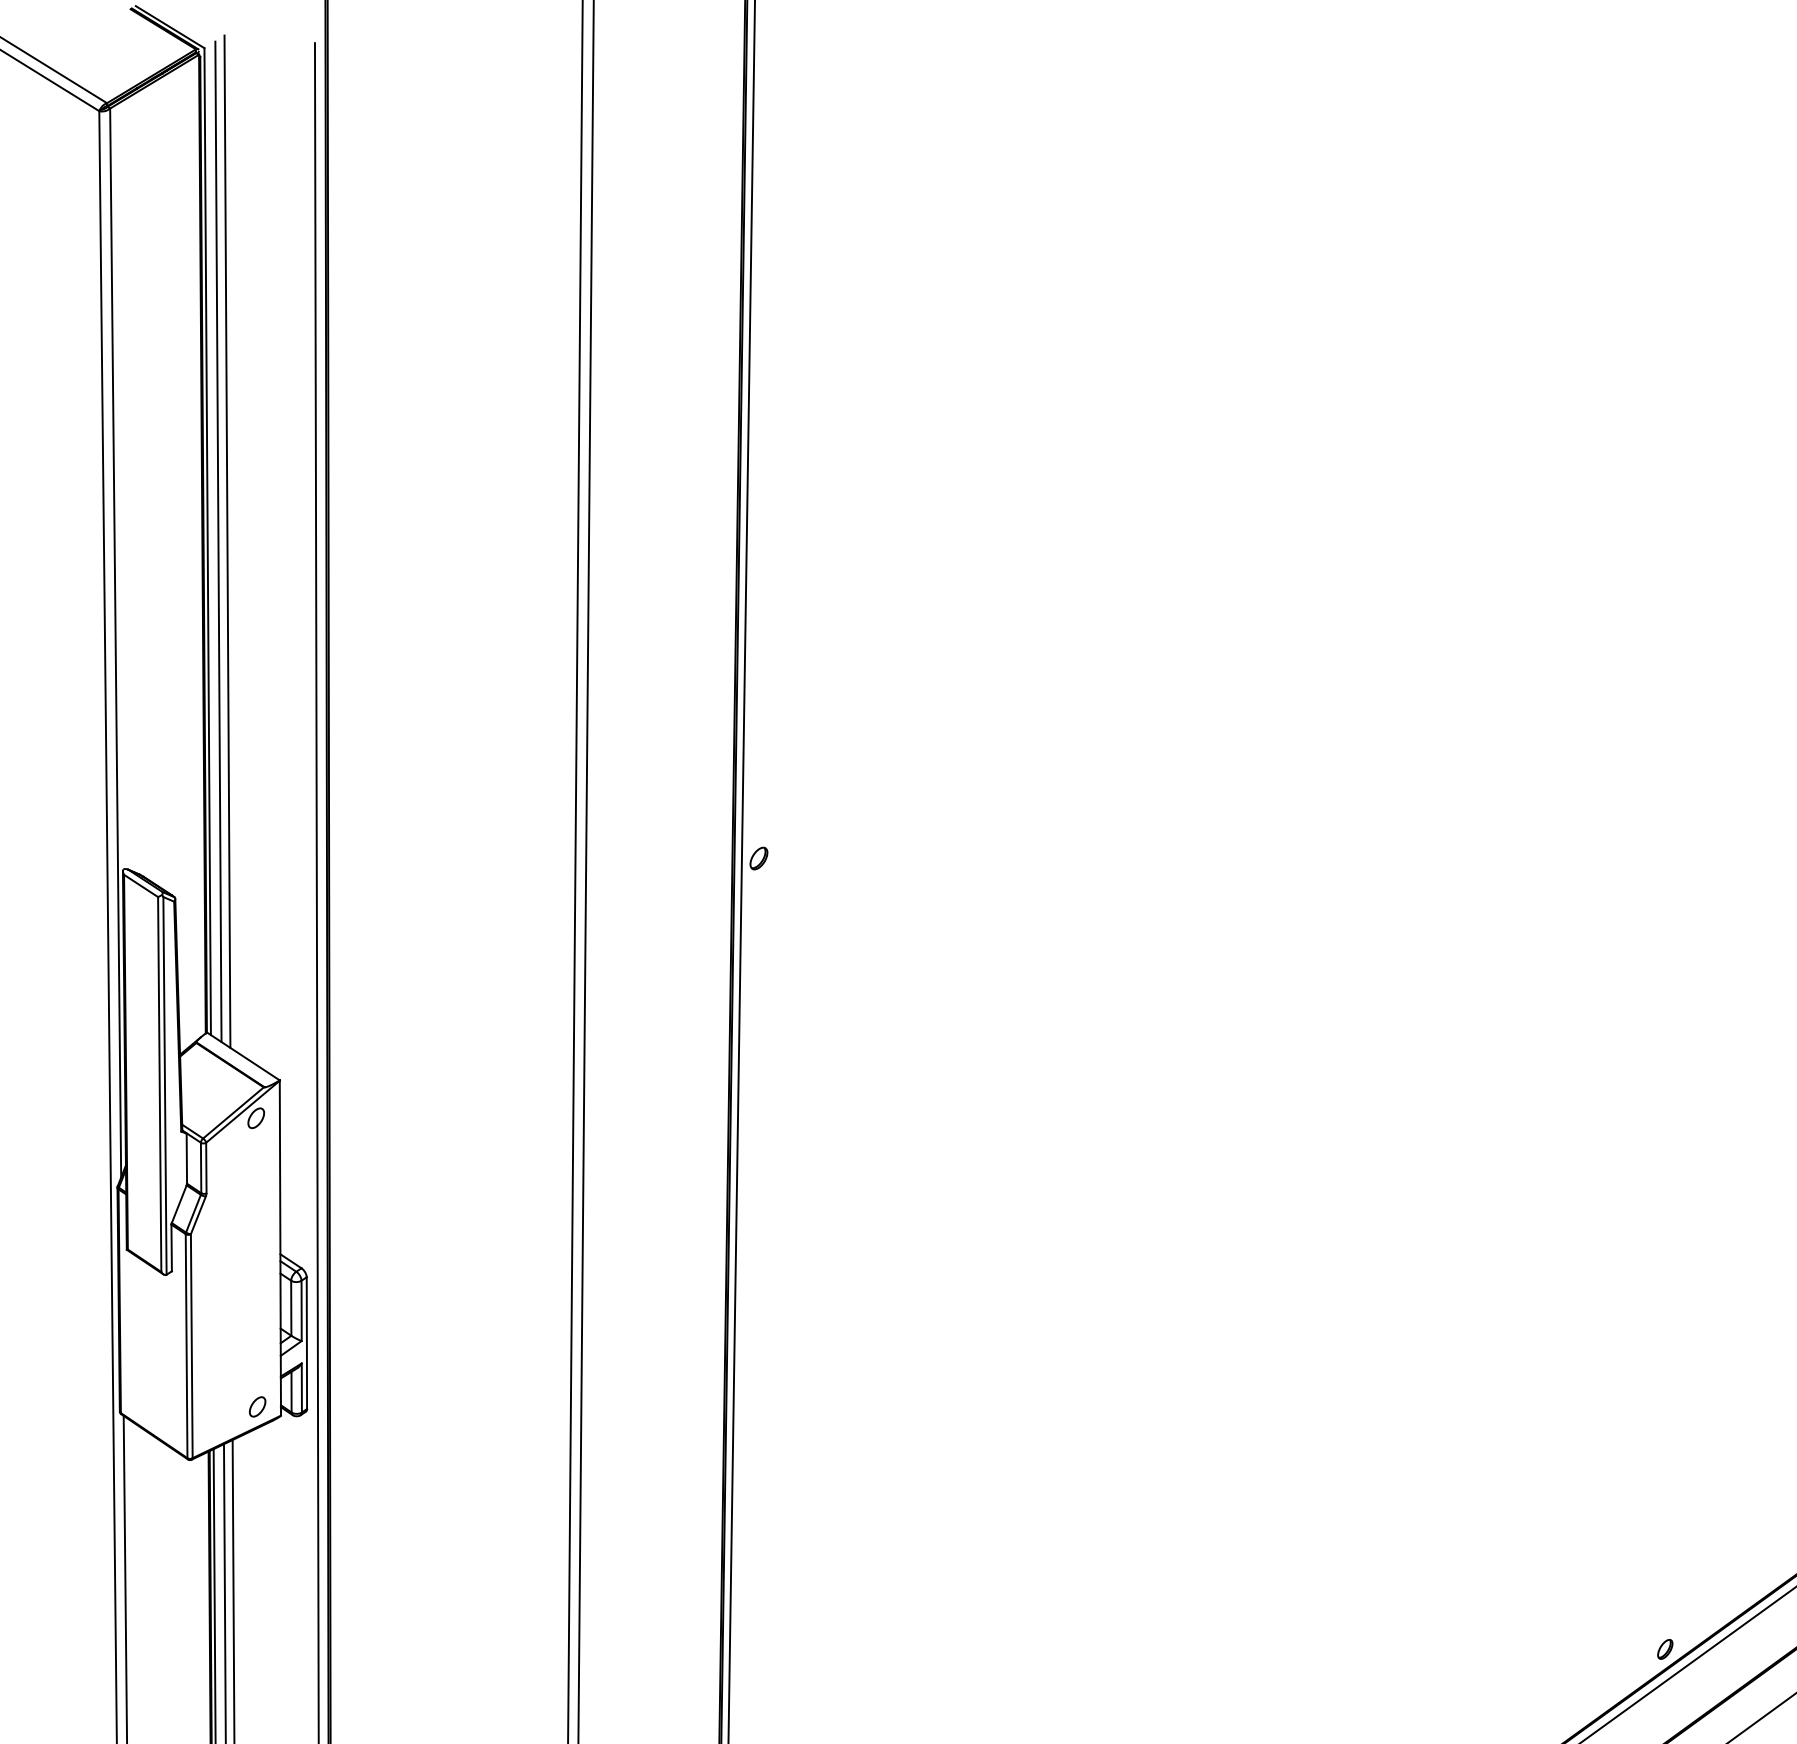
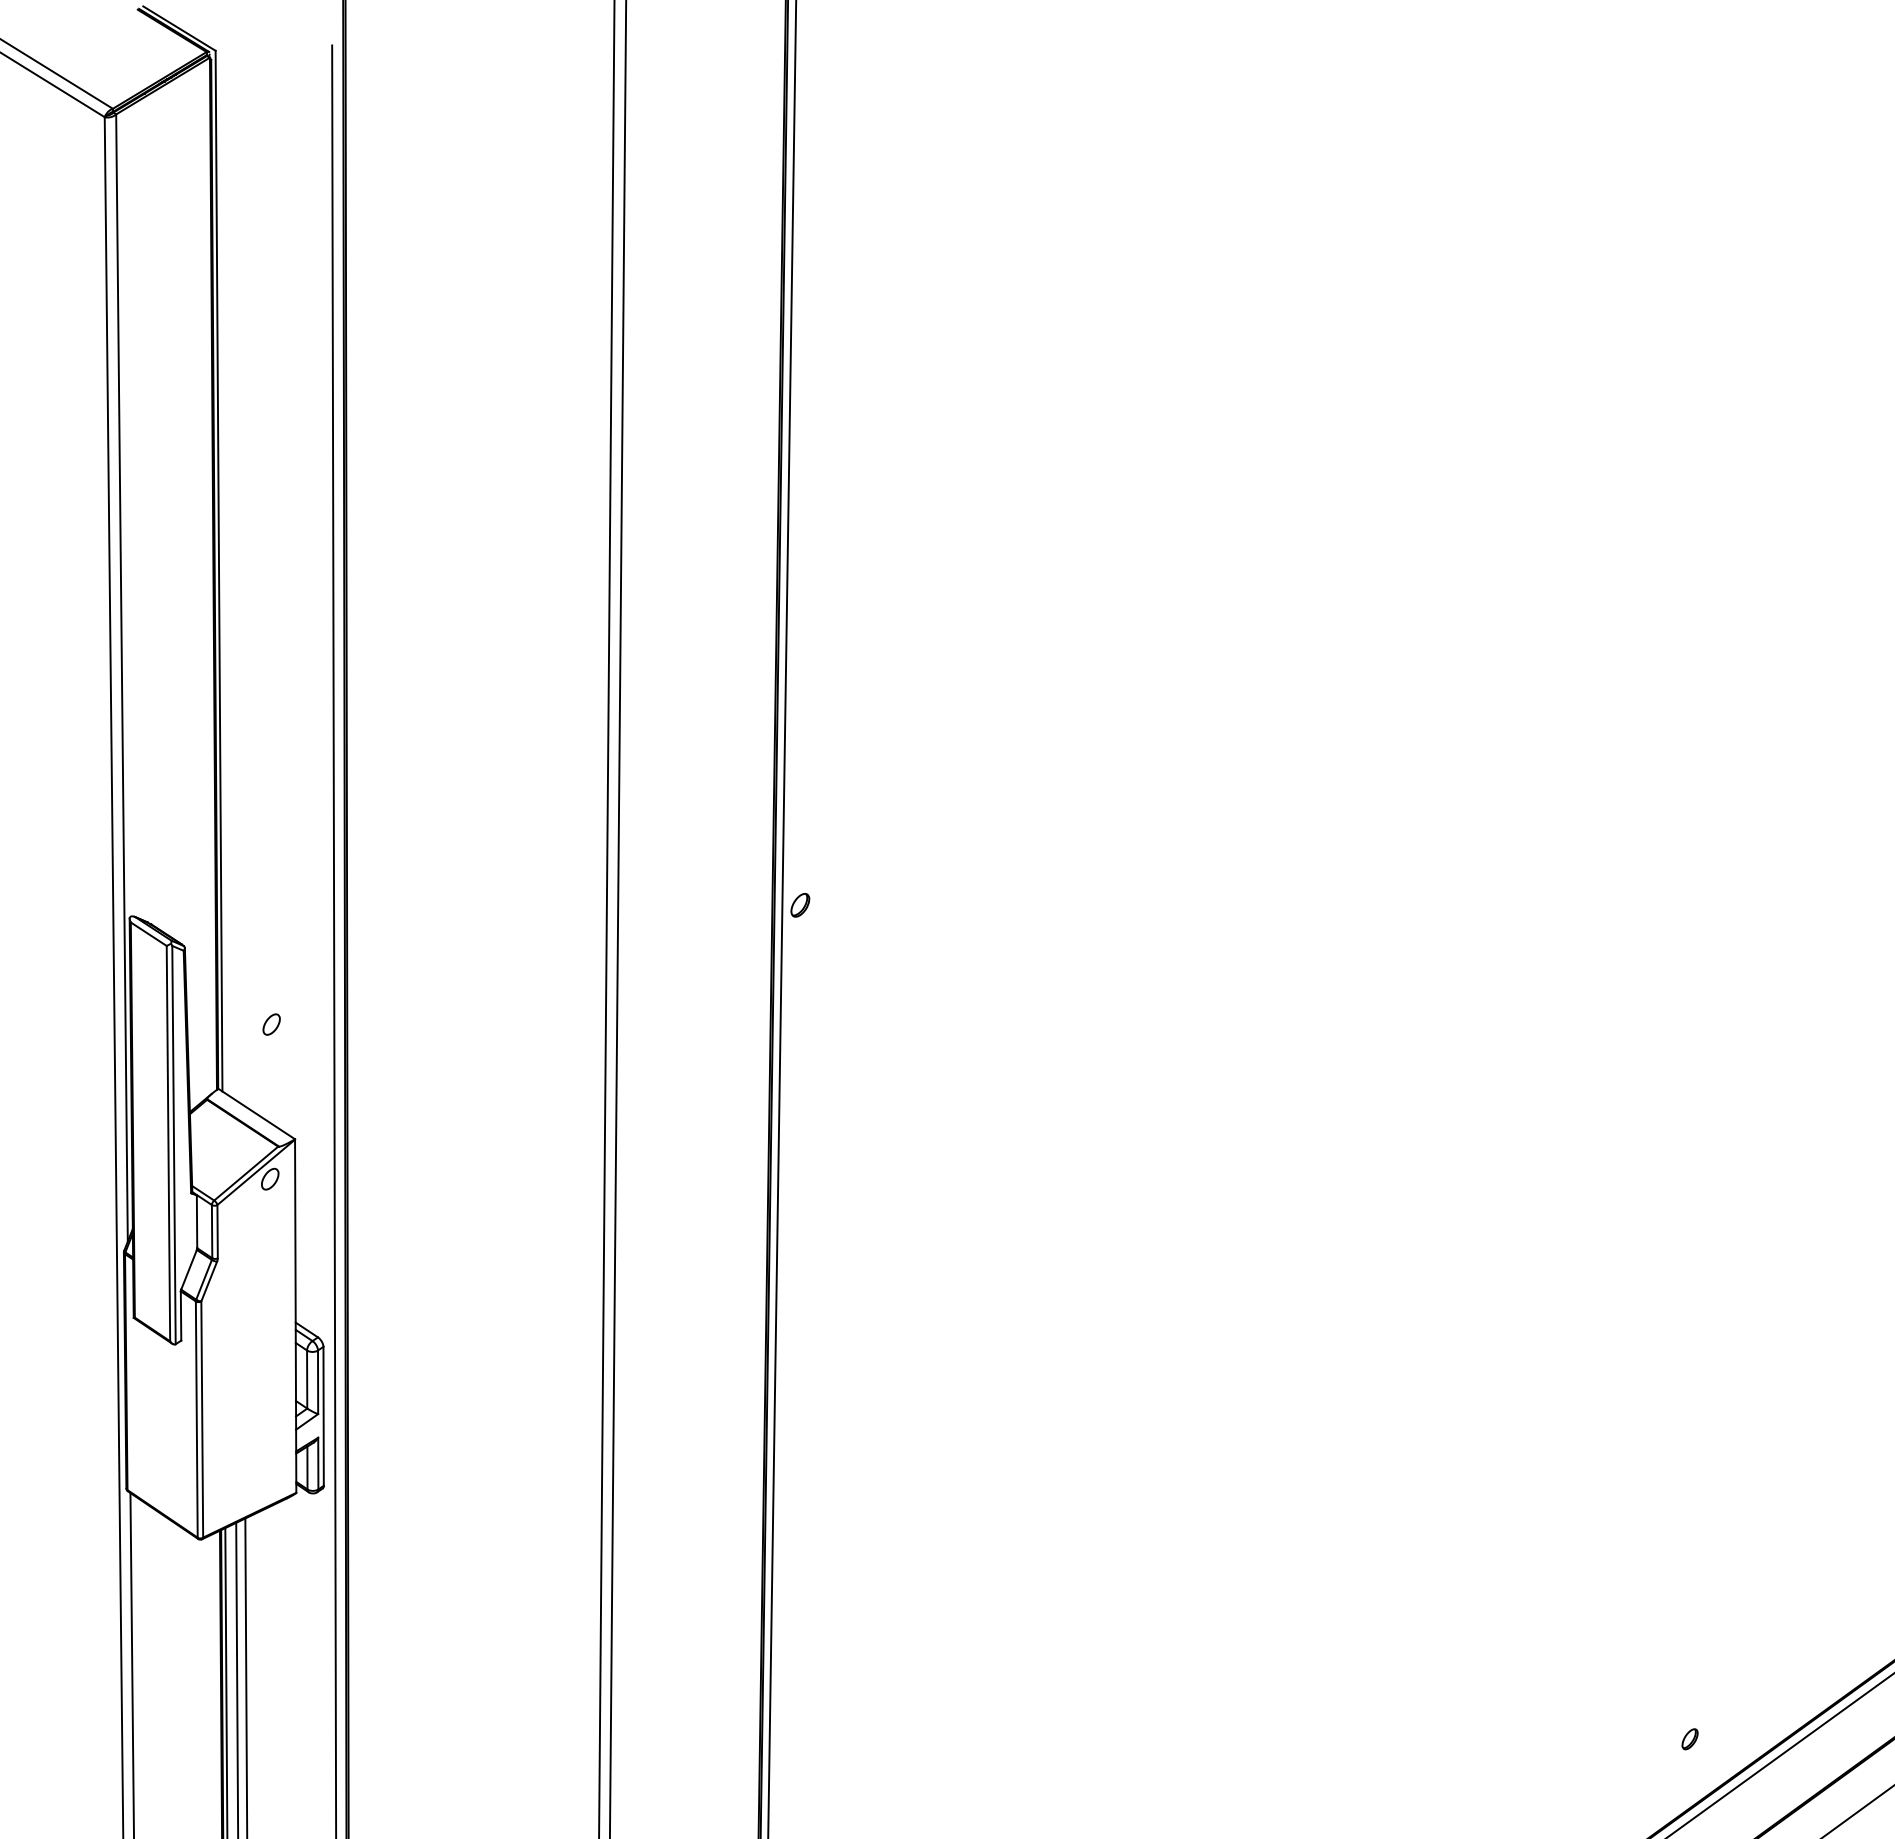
line: (218, 541) -> (230, 570), removed
line: (227, 541) -> (239, 570), removed
part: (257, 1406) -> (271, 1024), moved
part: (1664, 1649) -> (1689, 1739), moved

